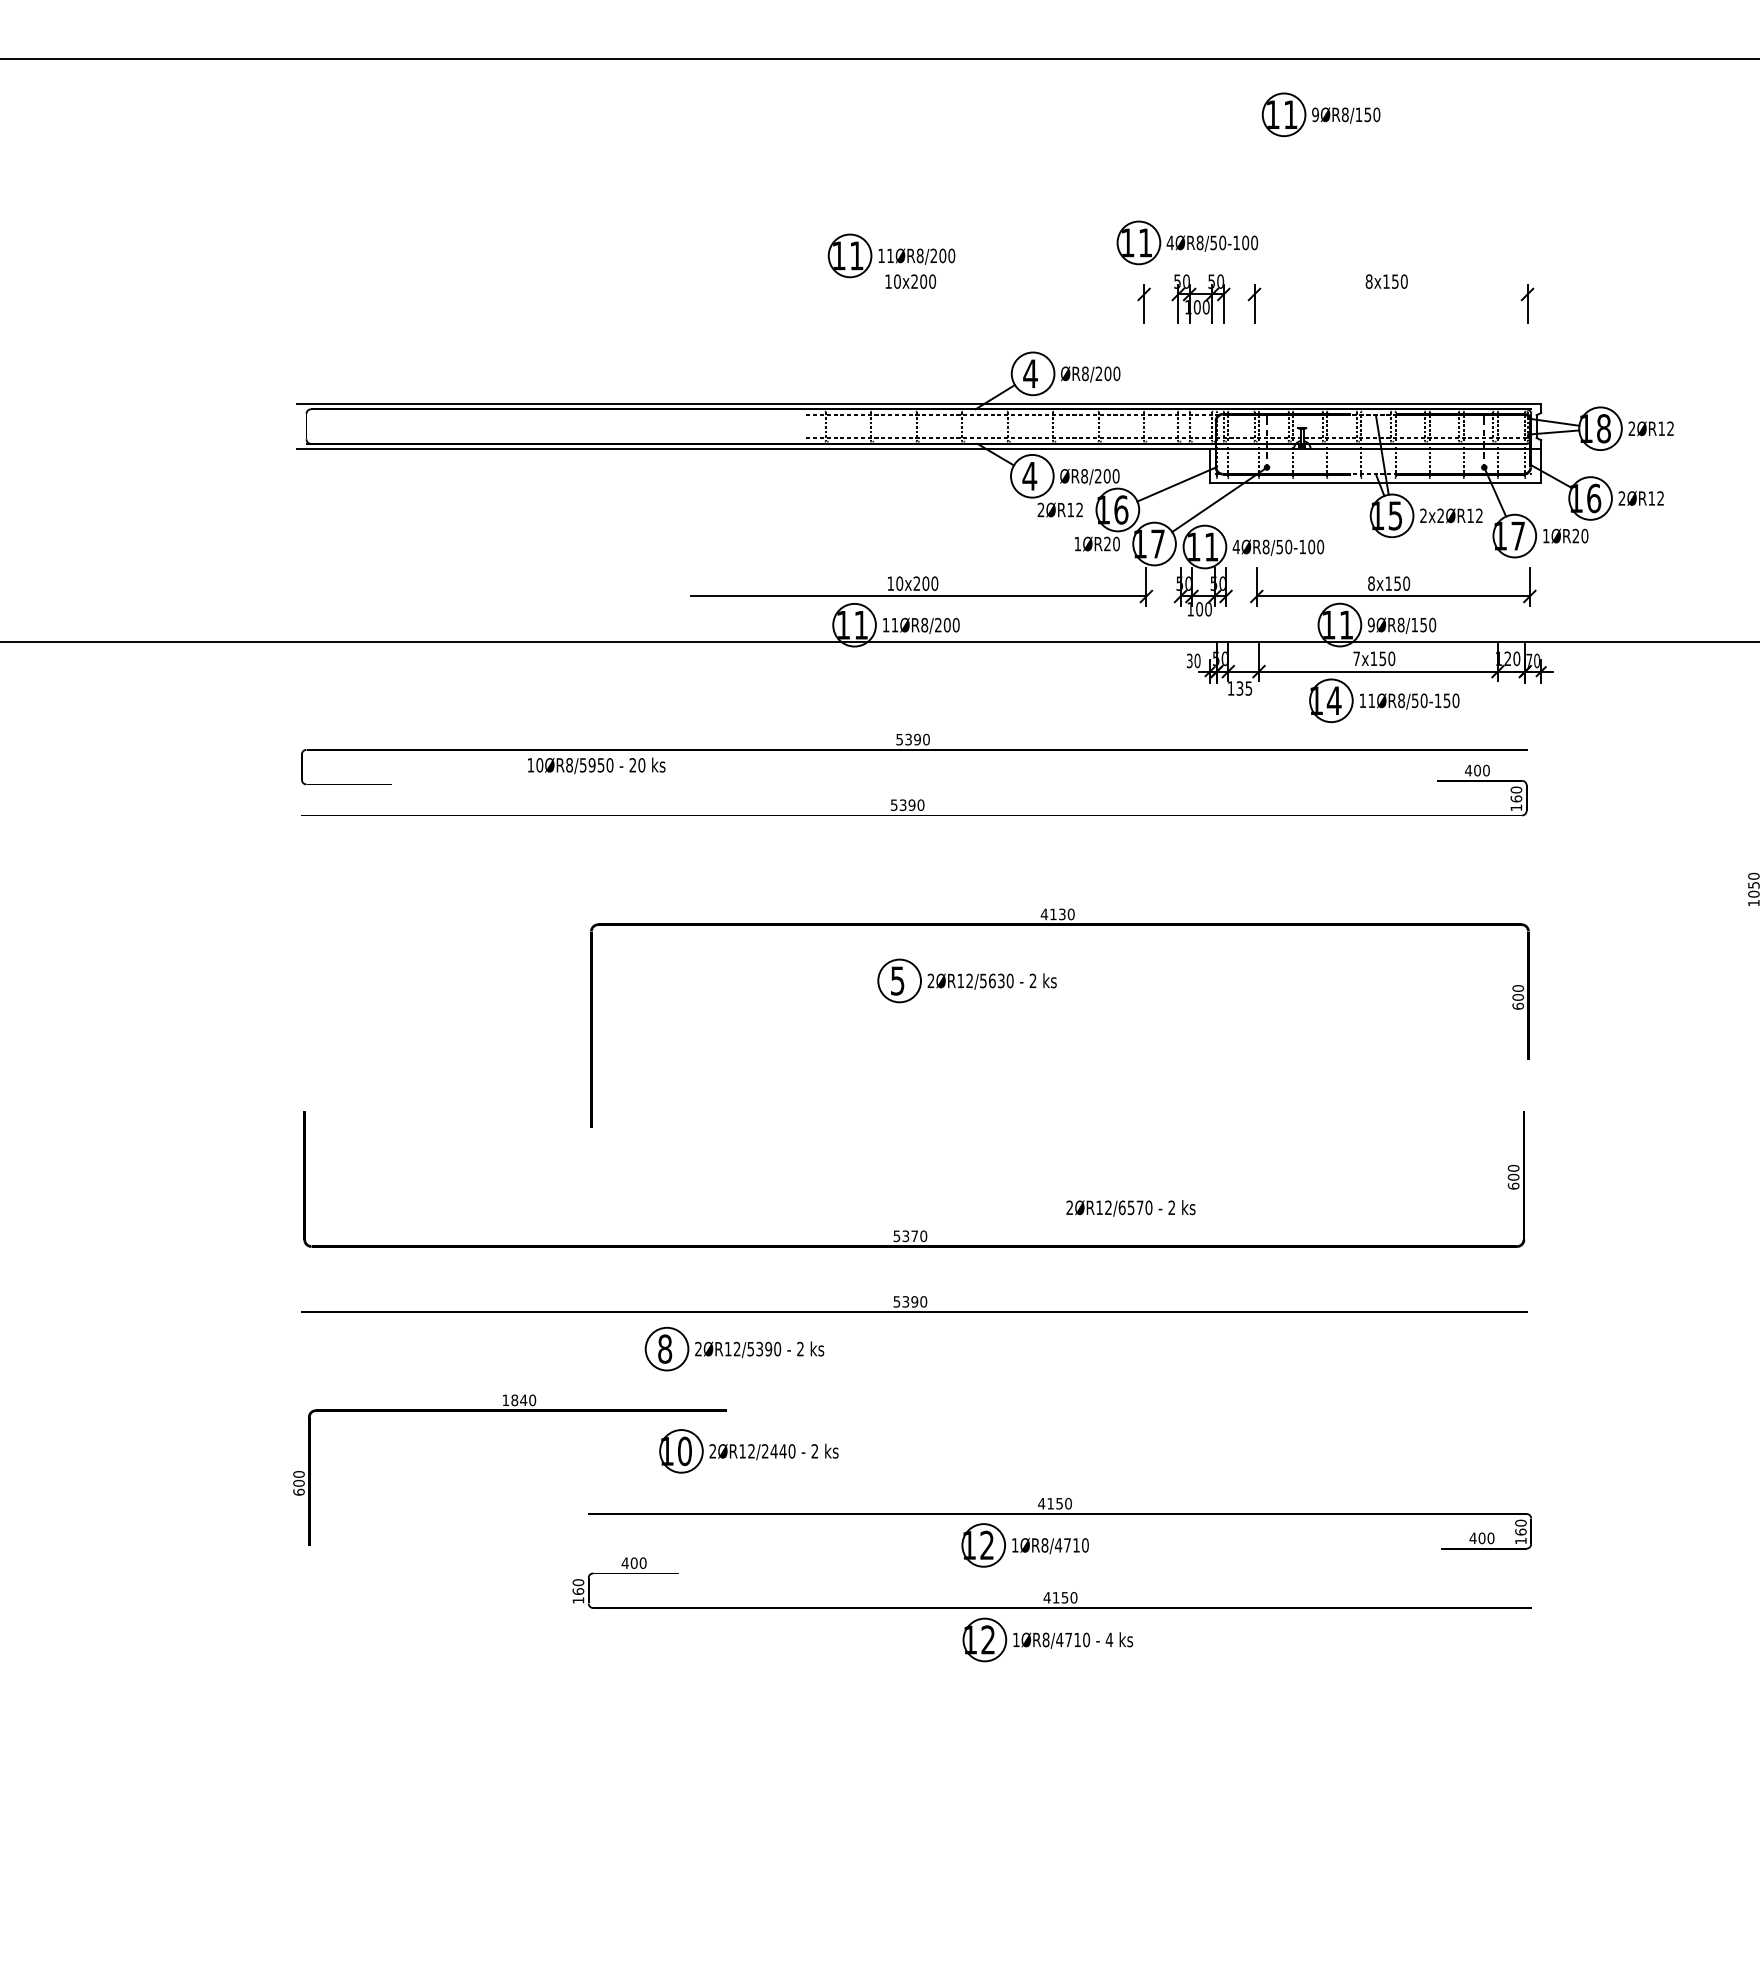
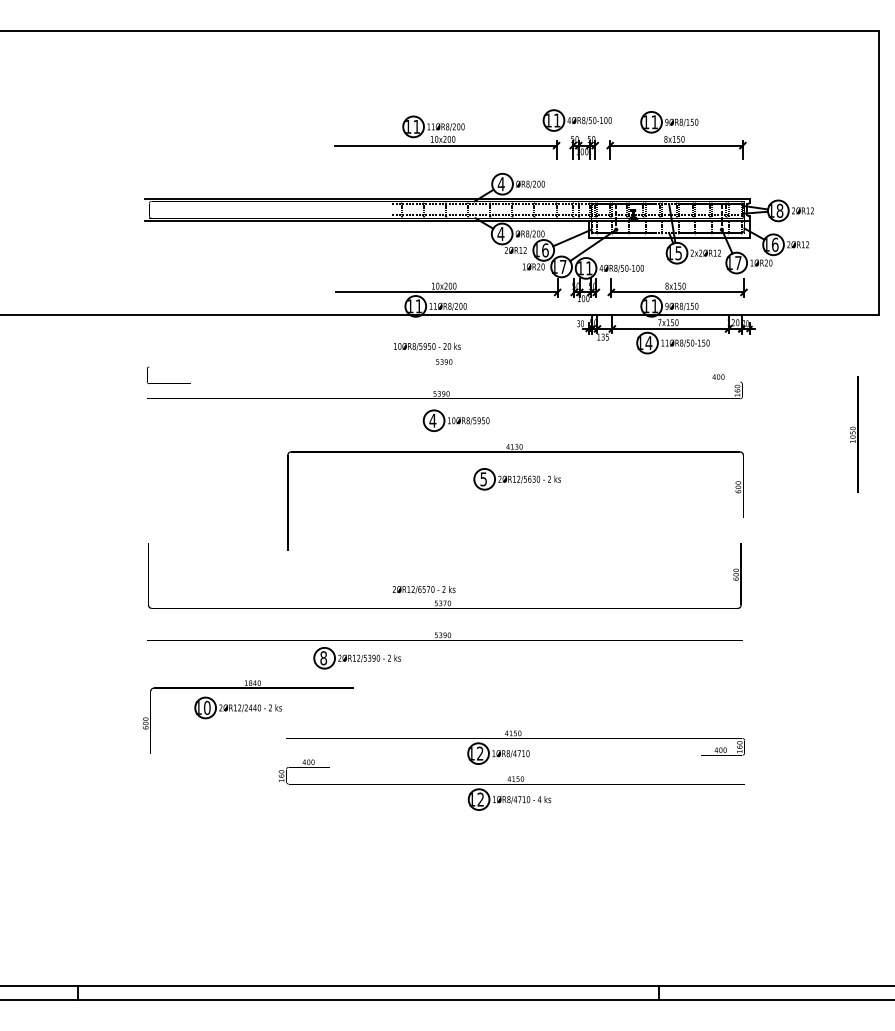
part: (1320, 115) -> (669, 122), moved
line: (915, 294) -> (445, 145), added
line: (1390, 294) -> (676, 145), added
text: (596, 765) -> (427, 346), moved
part: (936, 859) -> (455, 420), added
part: (965, 981) -> (516, 479), moved
text: (1129, 1207) -> (423, 589), moved
part: (746, 1450) -> (237, 707), moved

